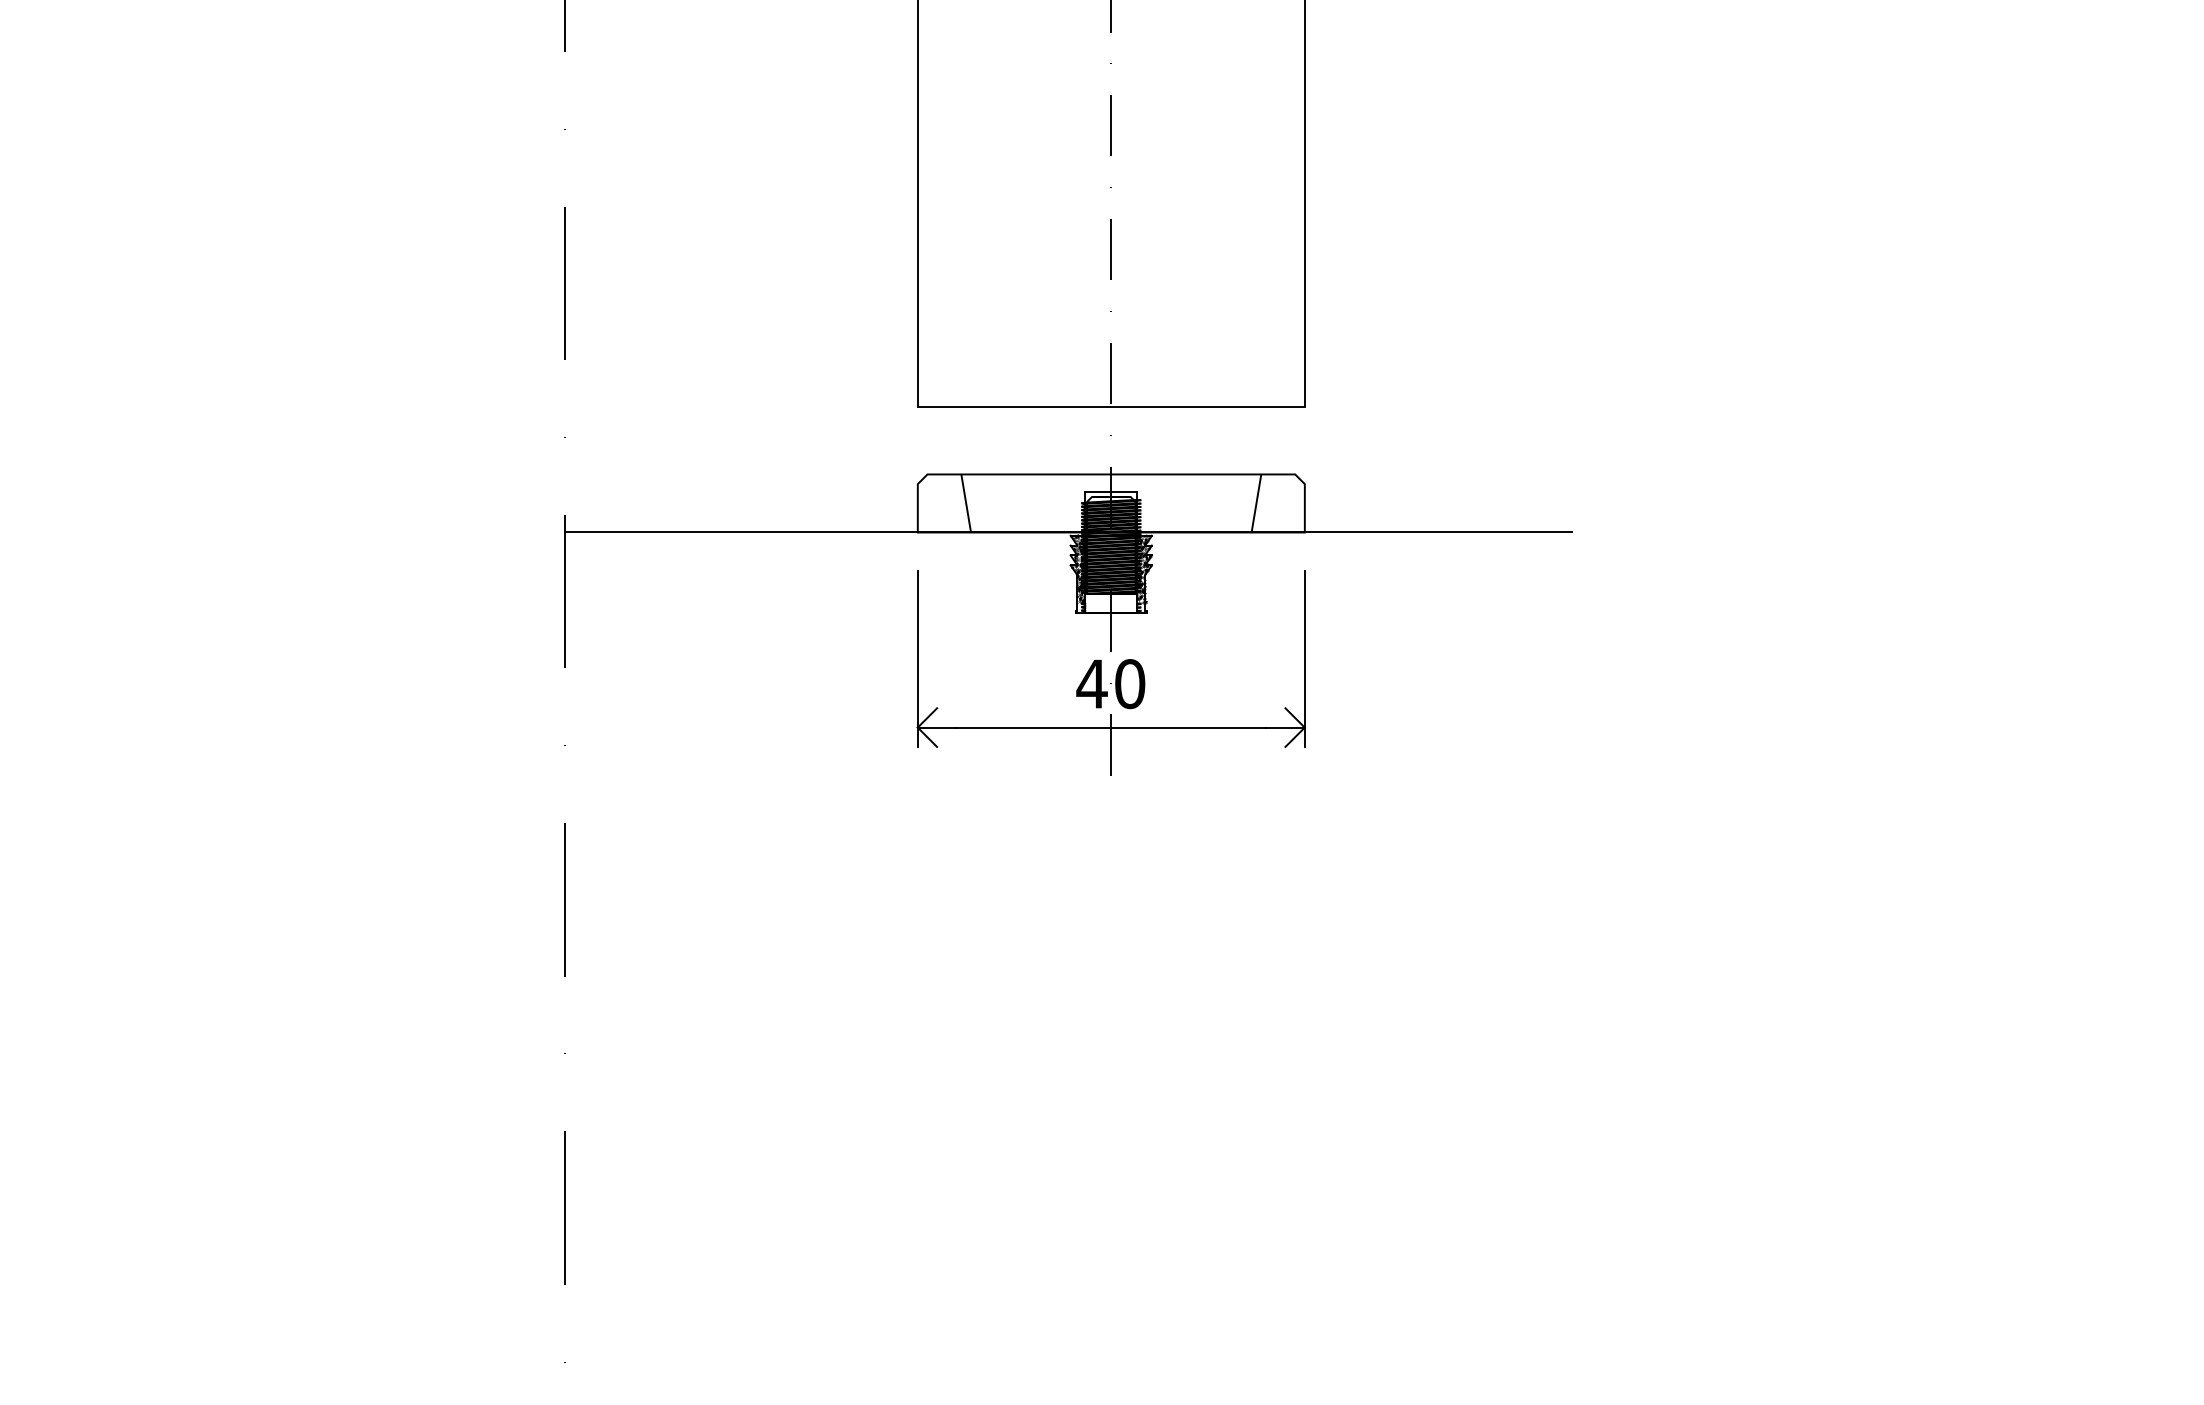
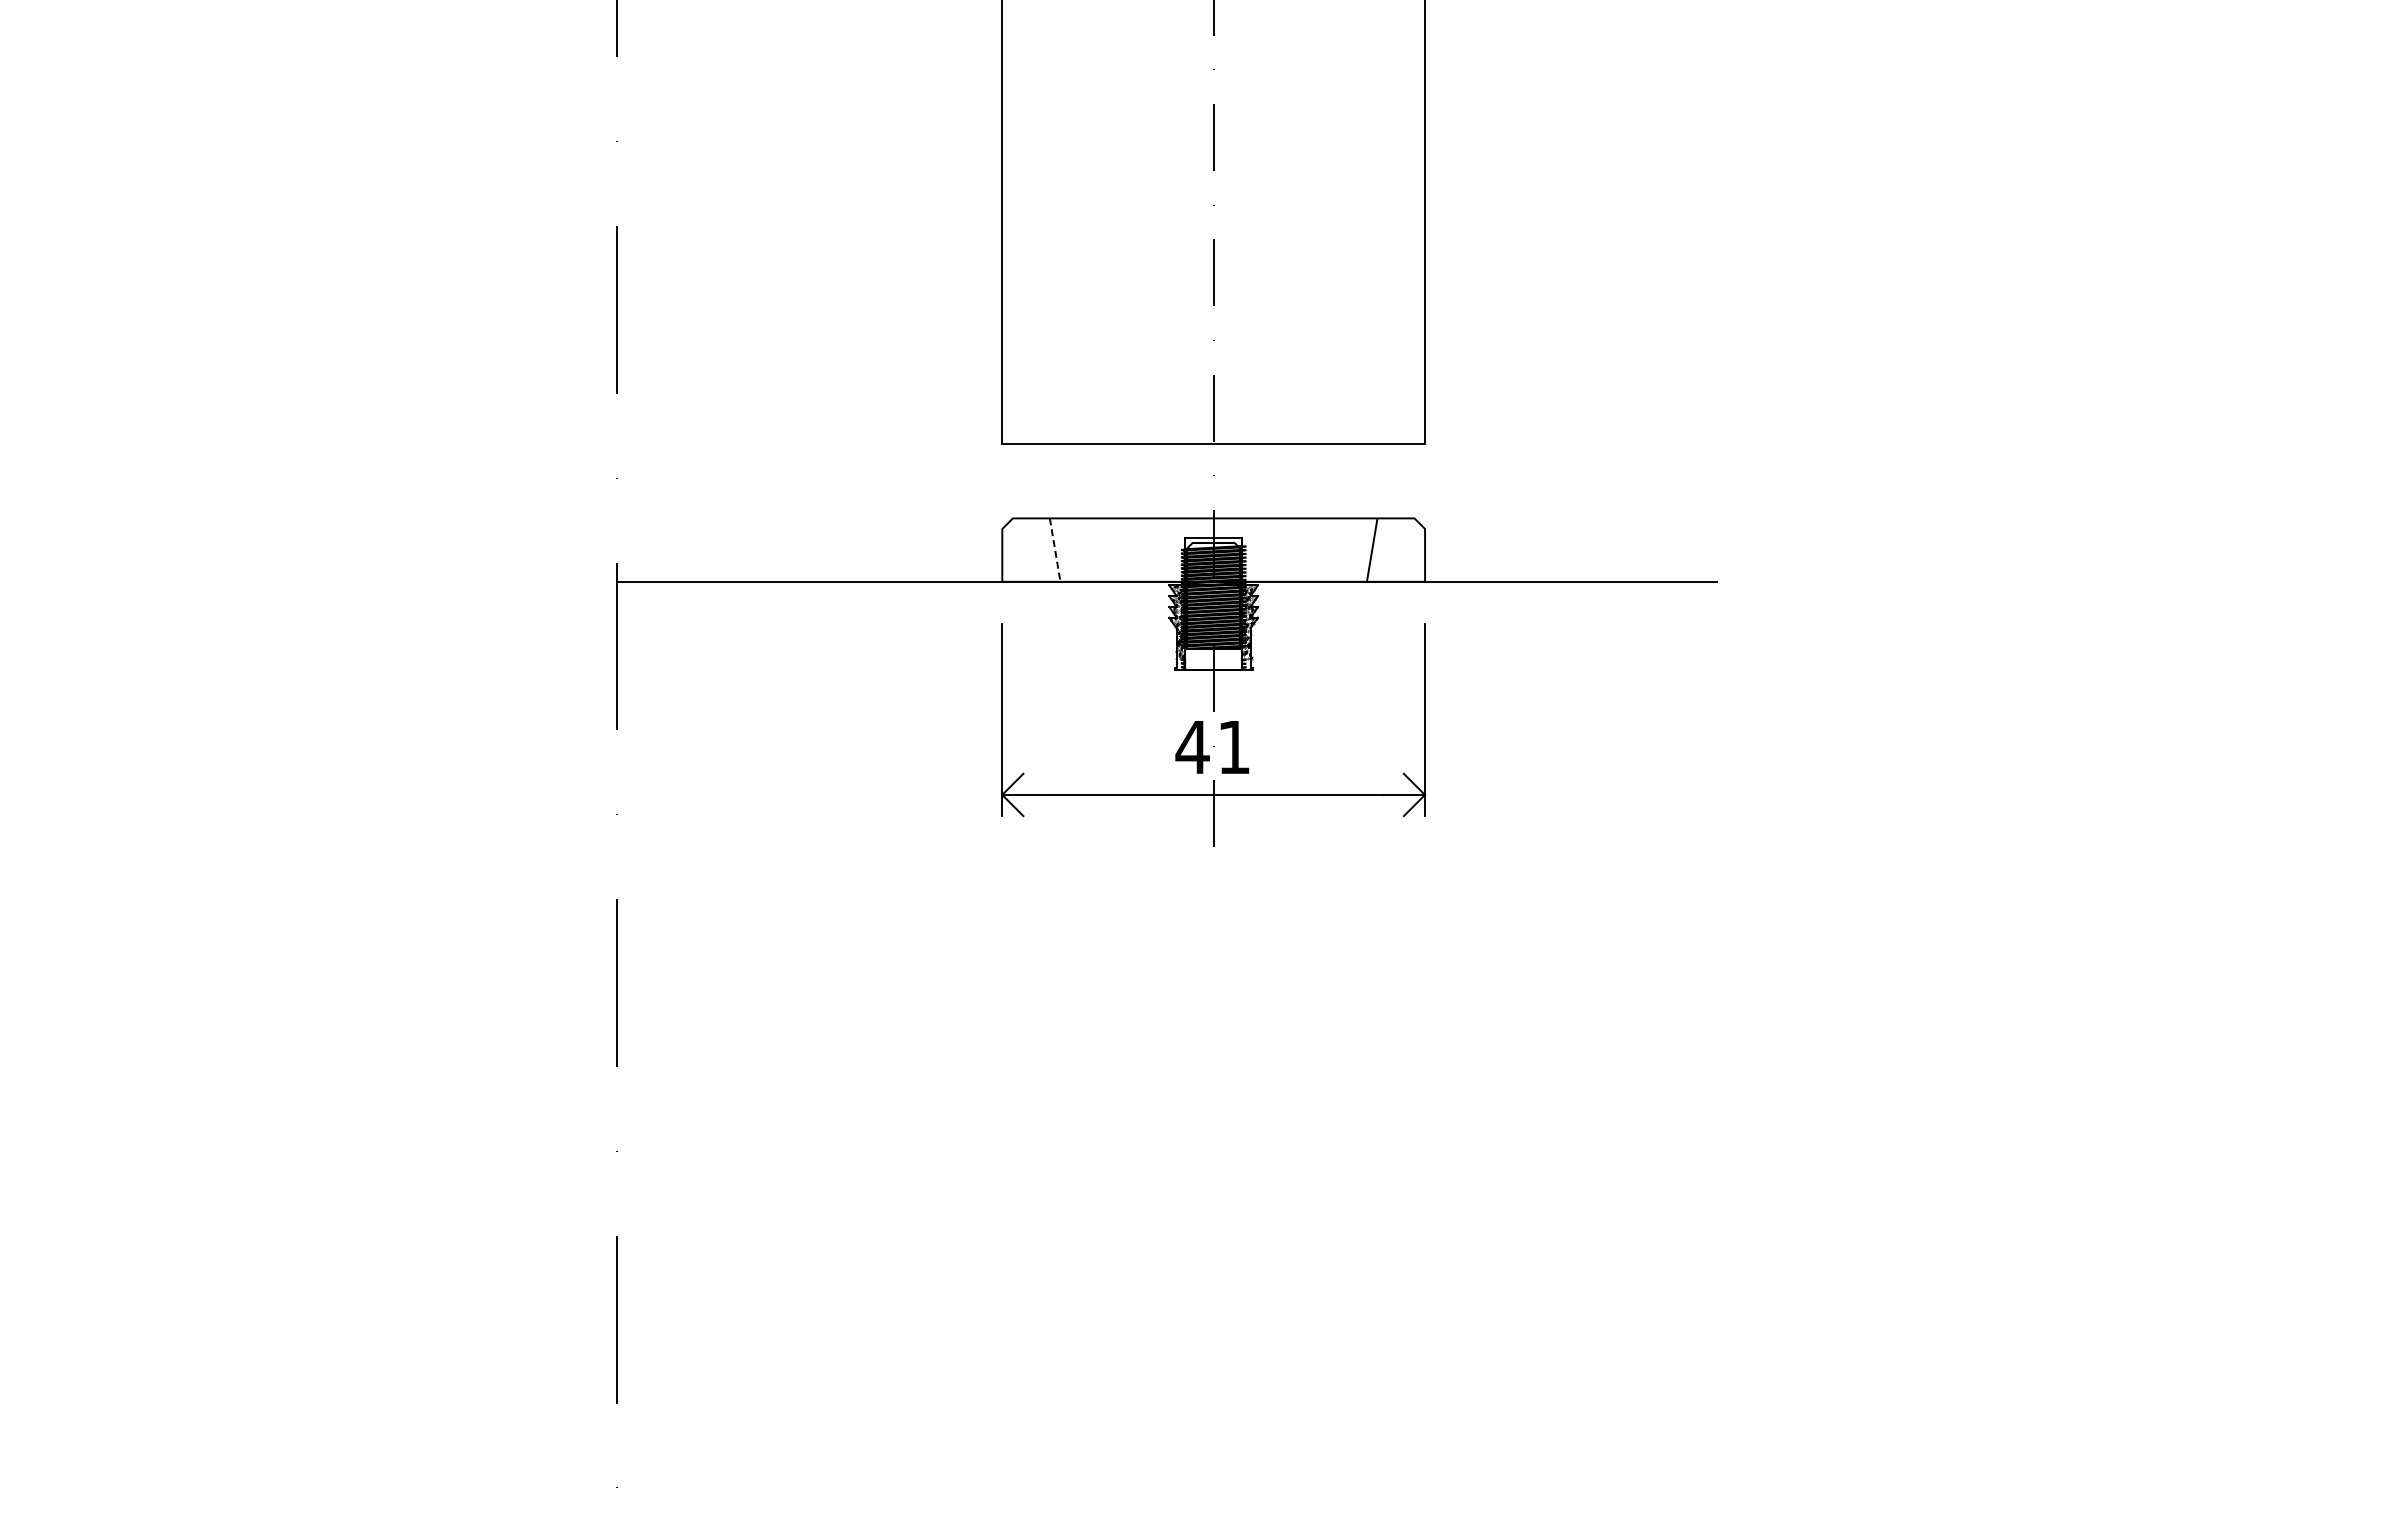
line: (966, 503) -> (1055, 550), solid -> dashed
text: (1130, 684) -> (1234, 747), 40 -> 41

